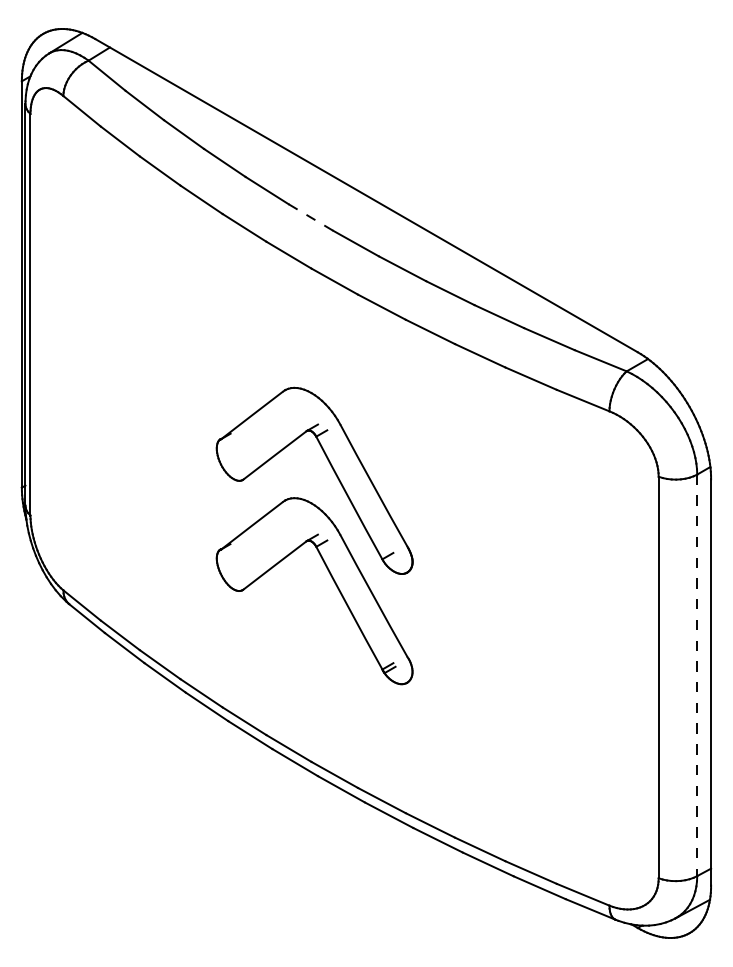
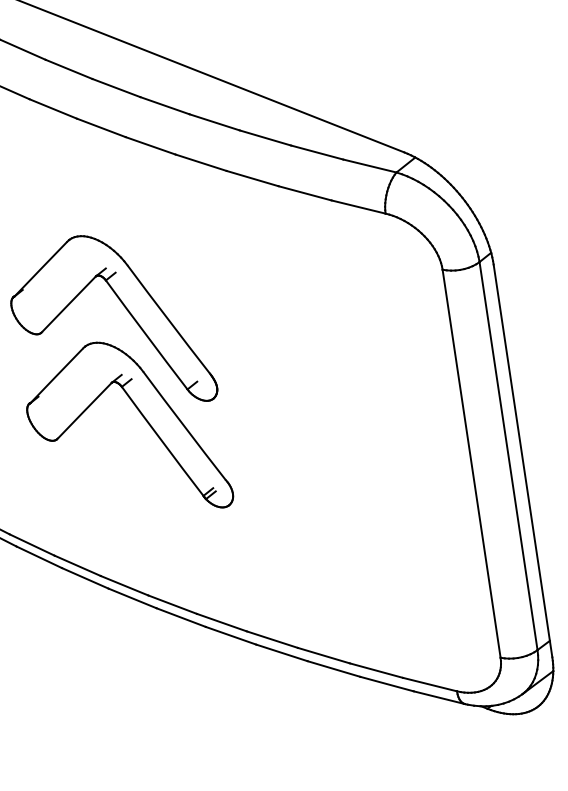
line: (310, 217) -> (68, 69), dashed -> solid
line: (697, 675) -> (508, 456), dashed -> solid

